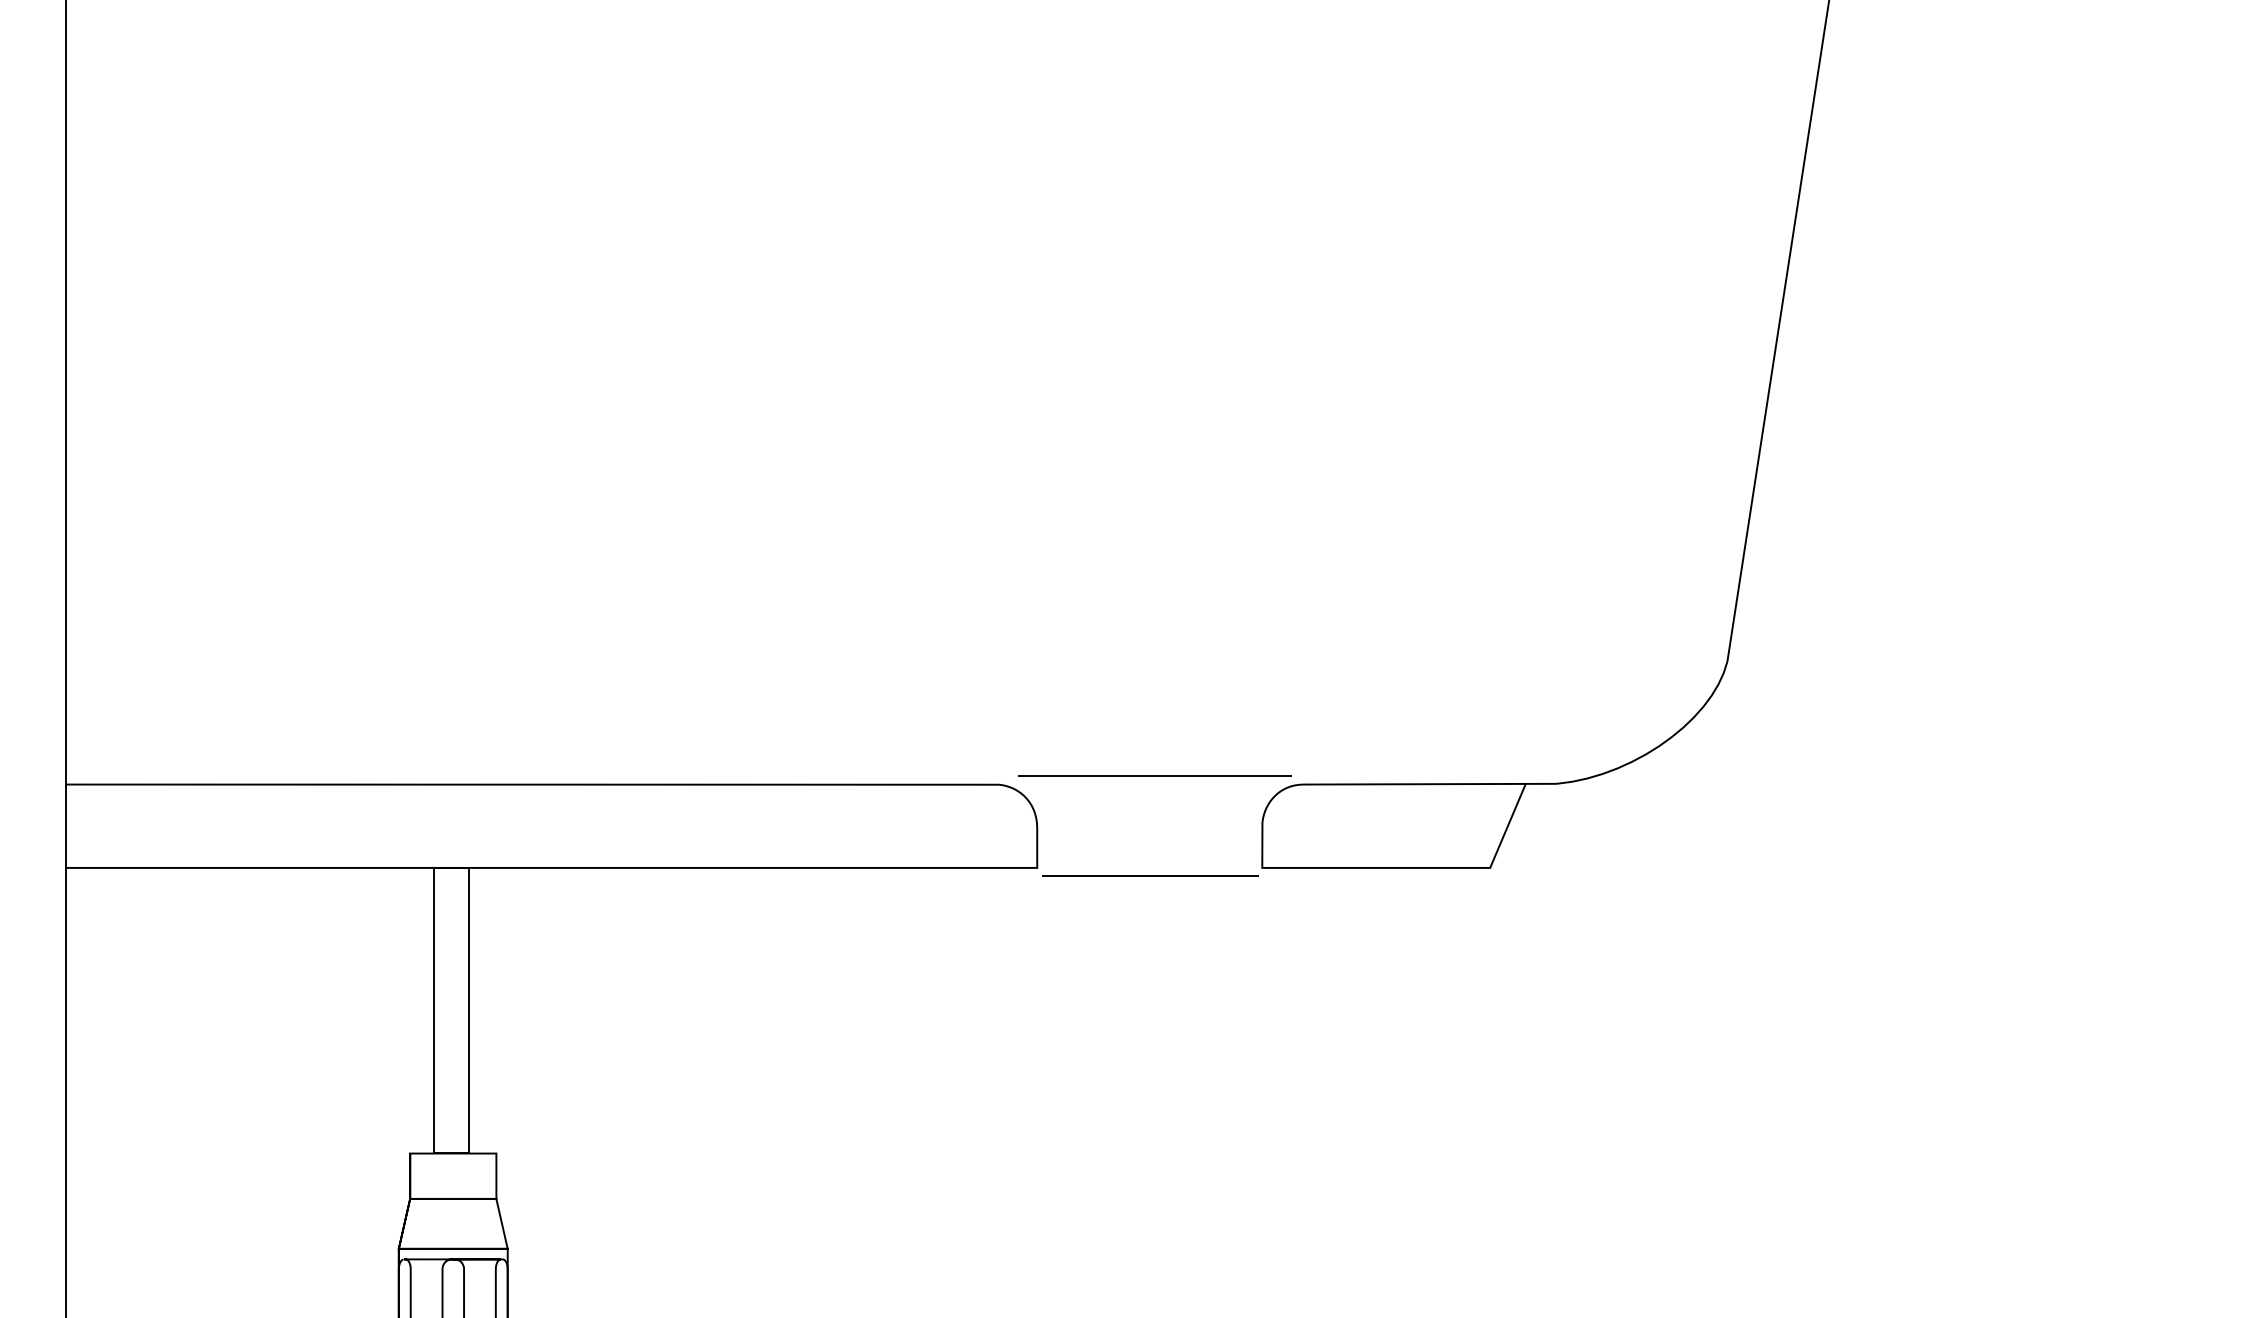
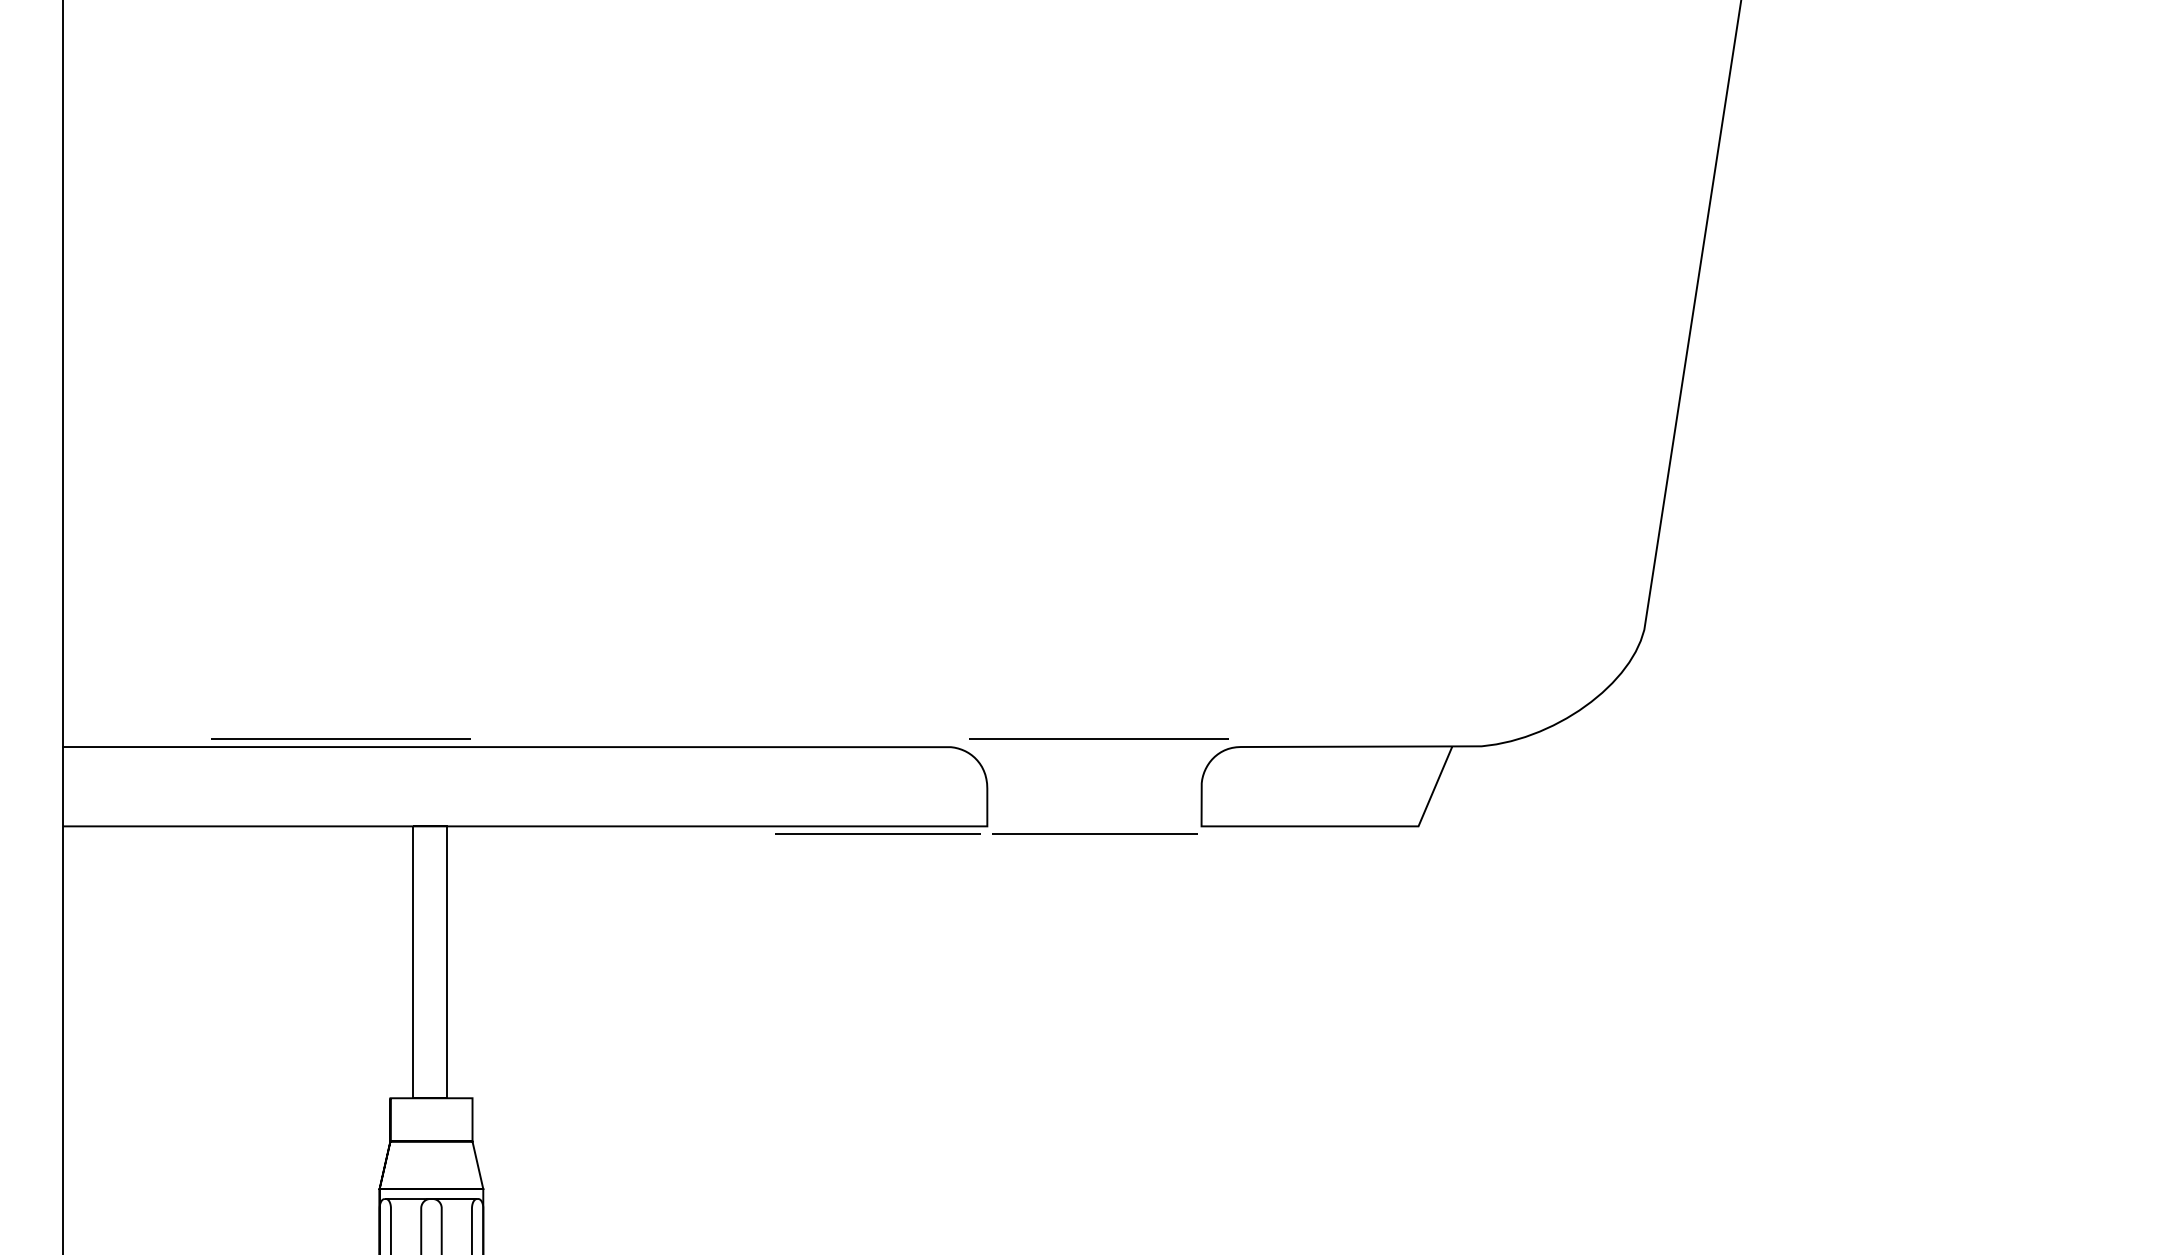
line: (357, 775) -> (340, 738), added
line: (922, 875) -> (878, 833), added

